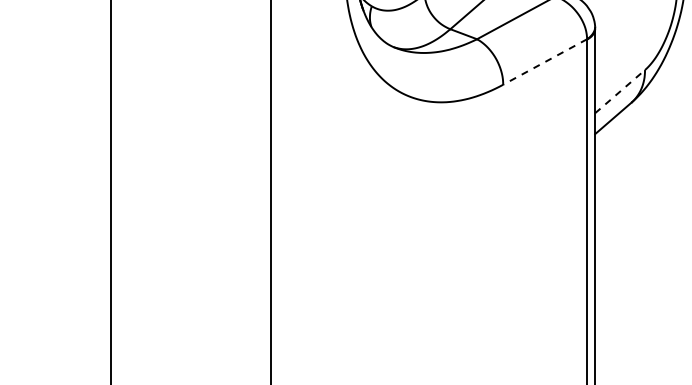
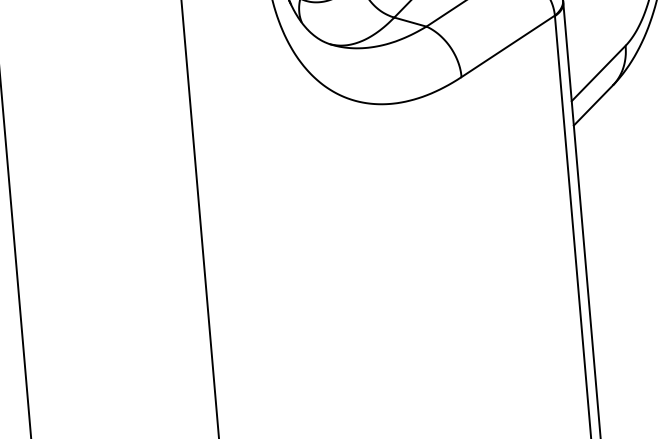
line: (545, 62) -> (508, 46), dashed -> solid
line: (620, 91) -> (599, 73), dashed -> solid

